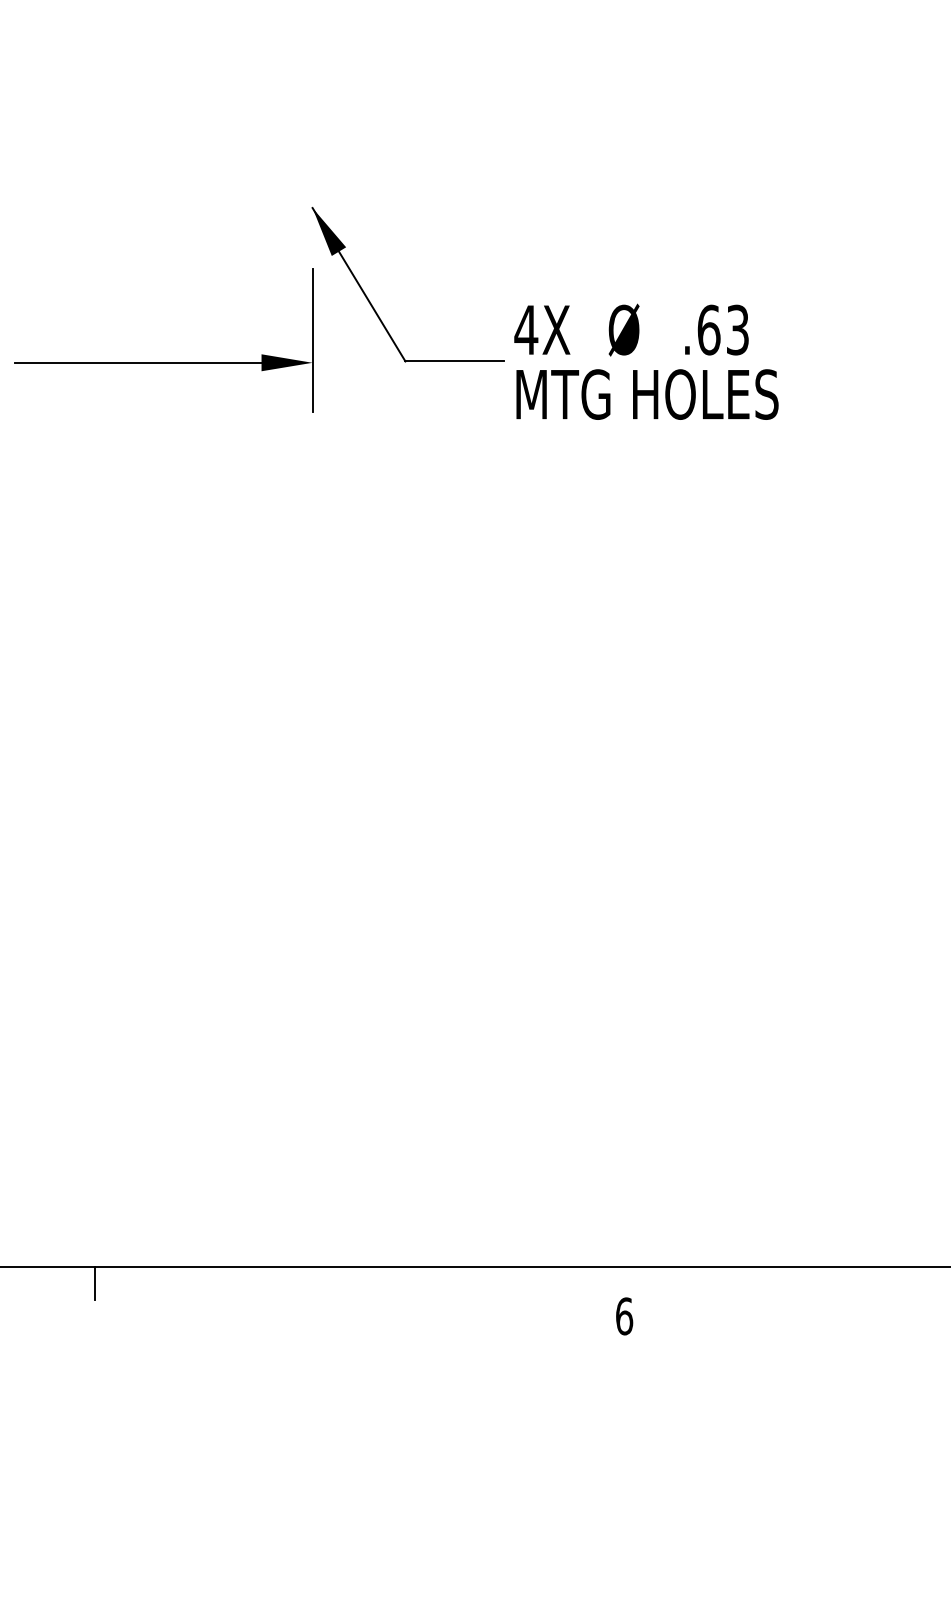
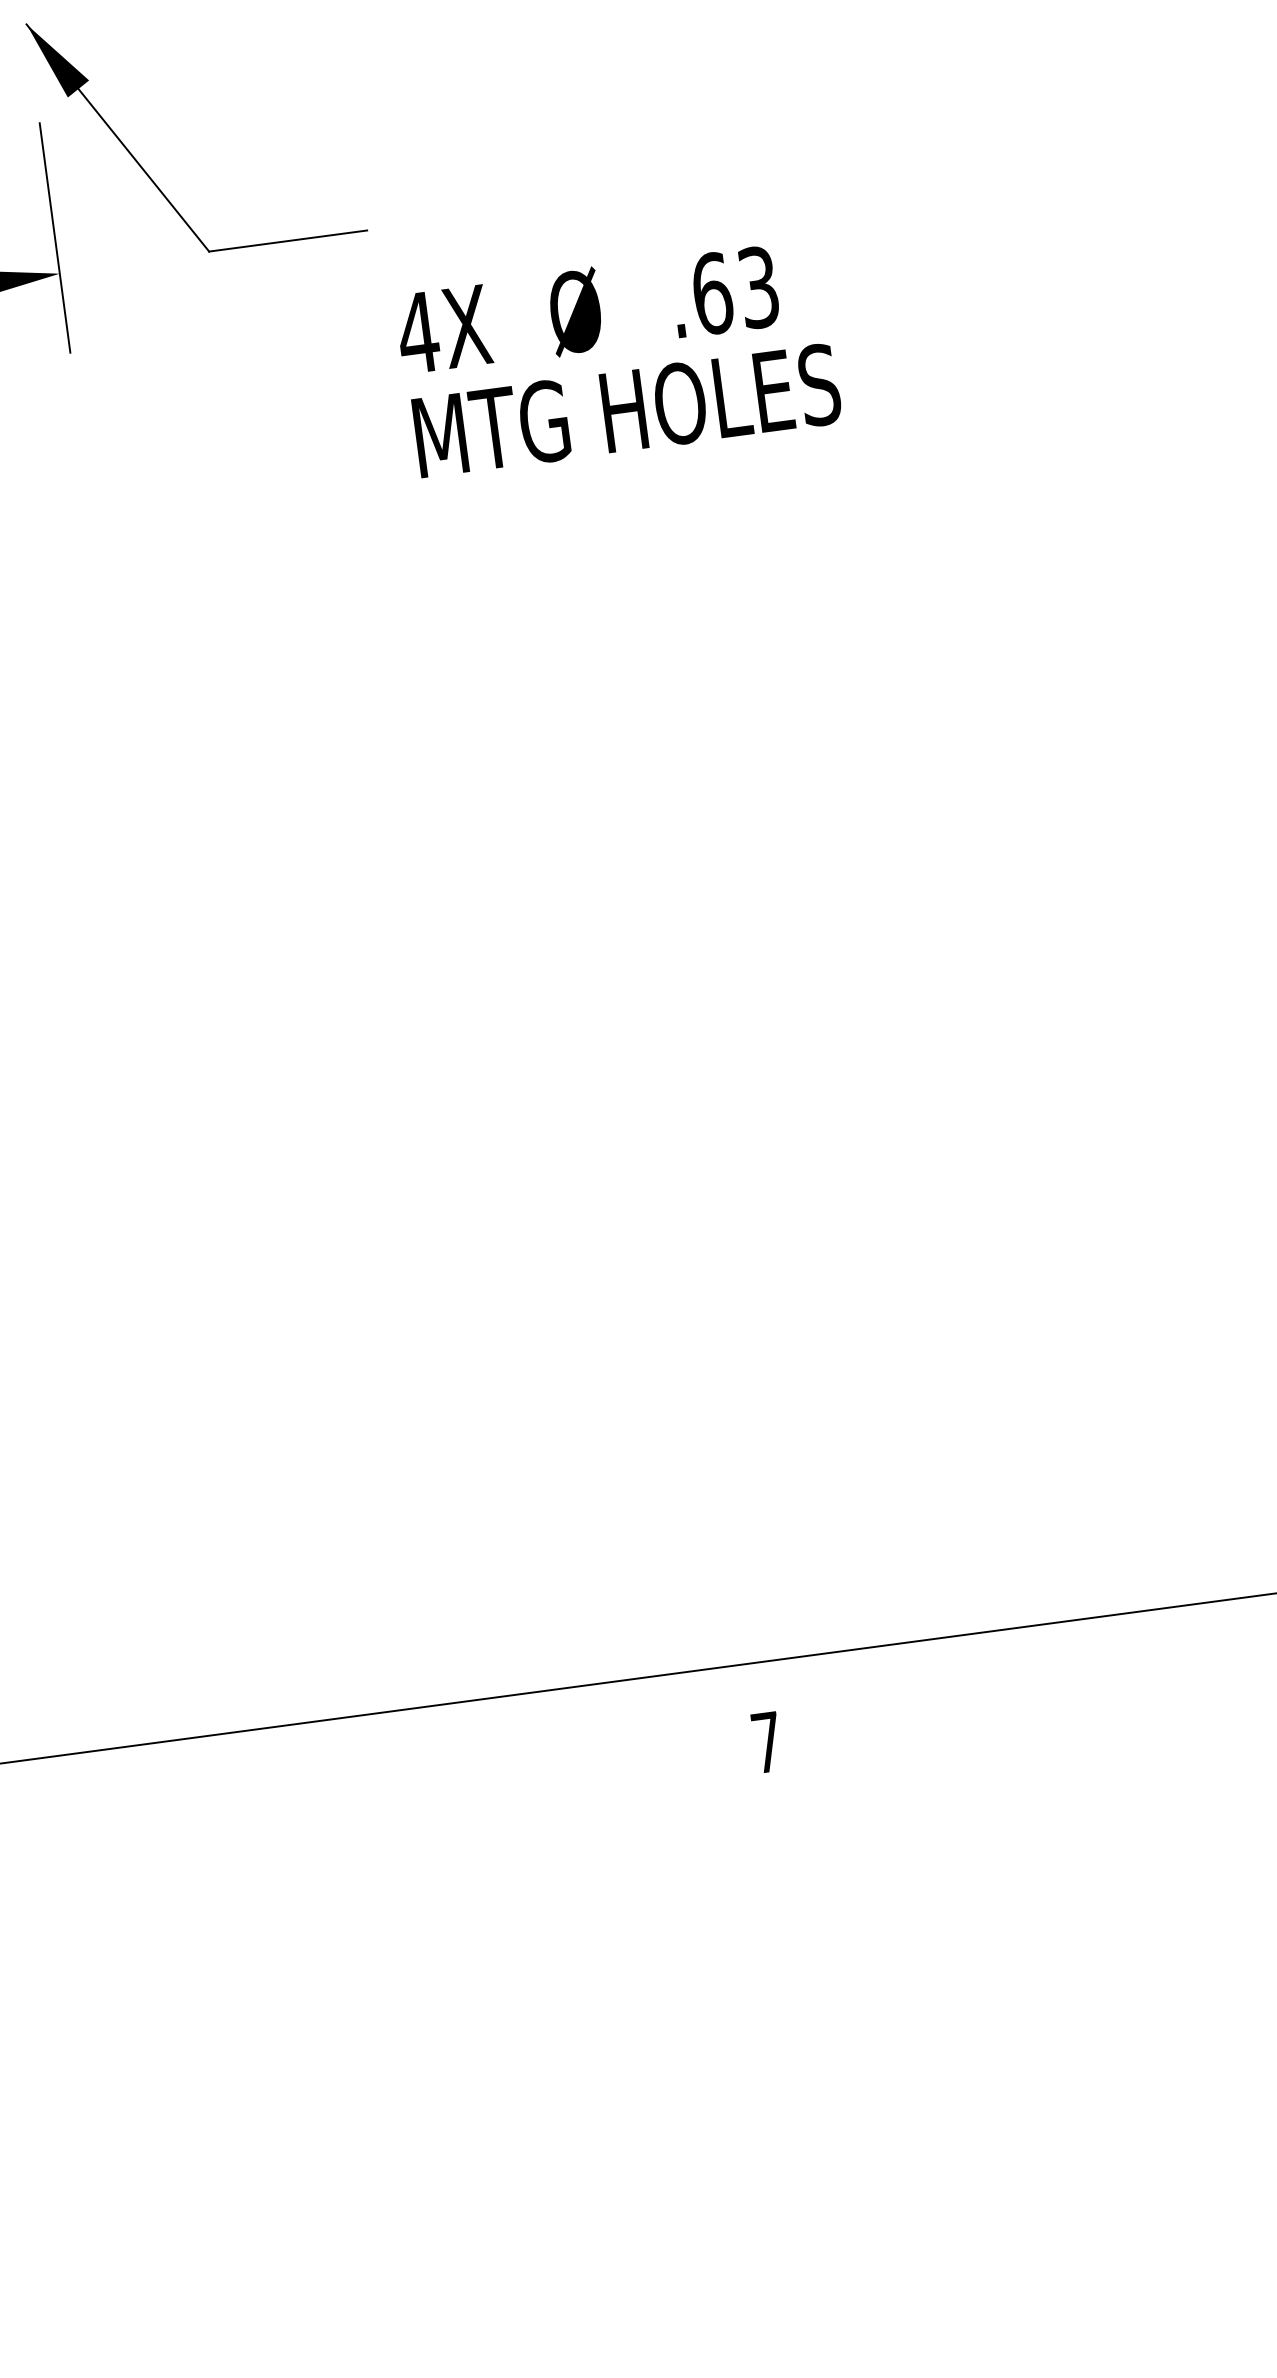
text: (646, 361) -> (618, 357), moved
text: (624, 1316) -> (767, 1742), 6 -> 7

